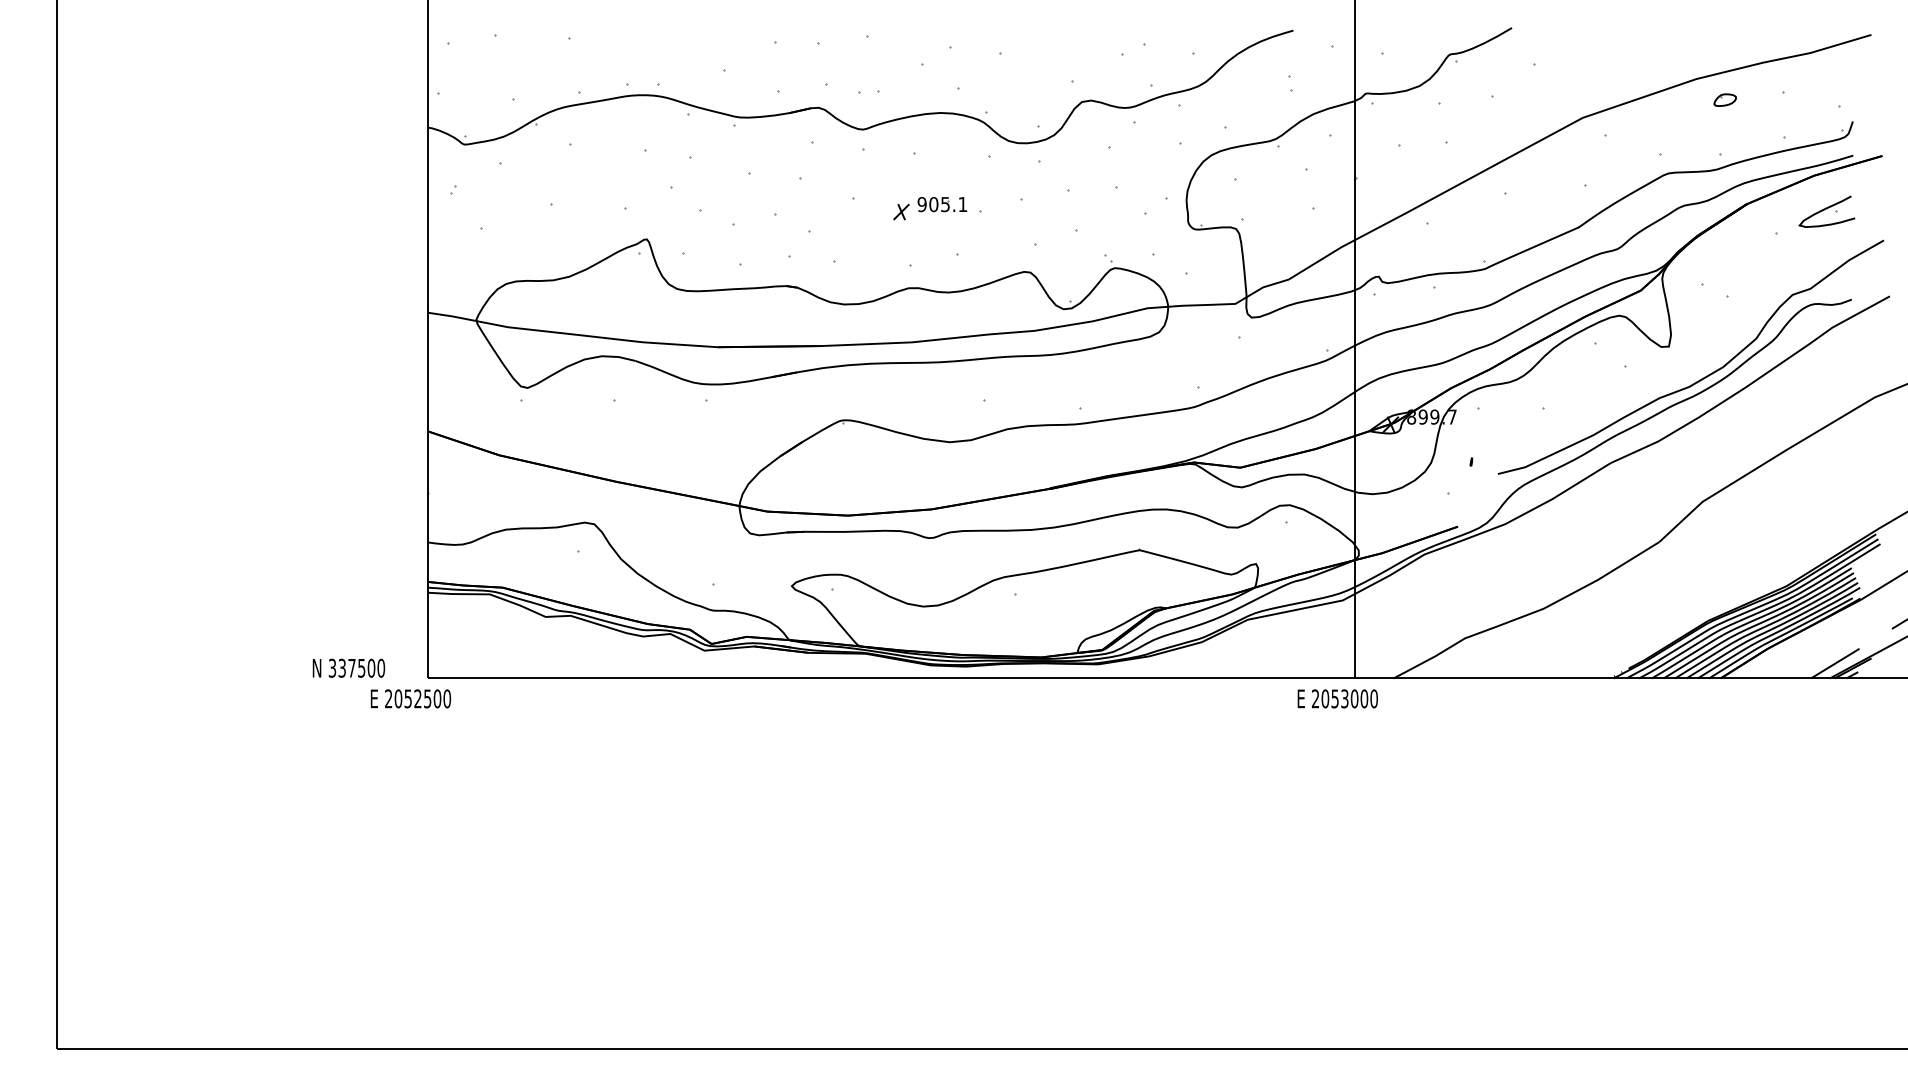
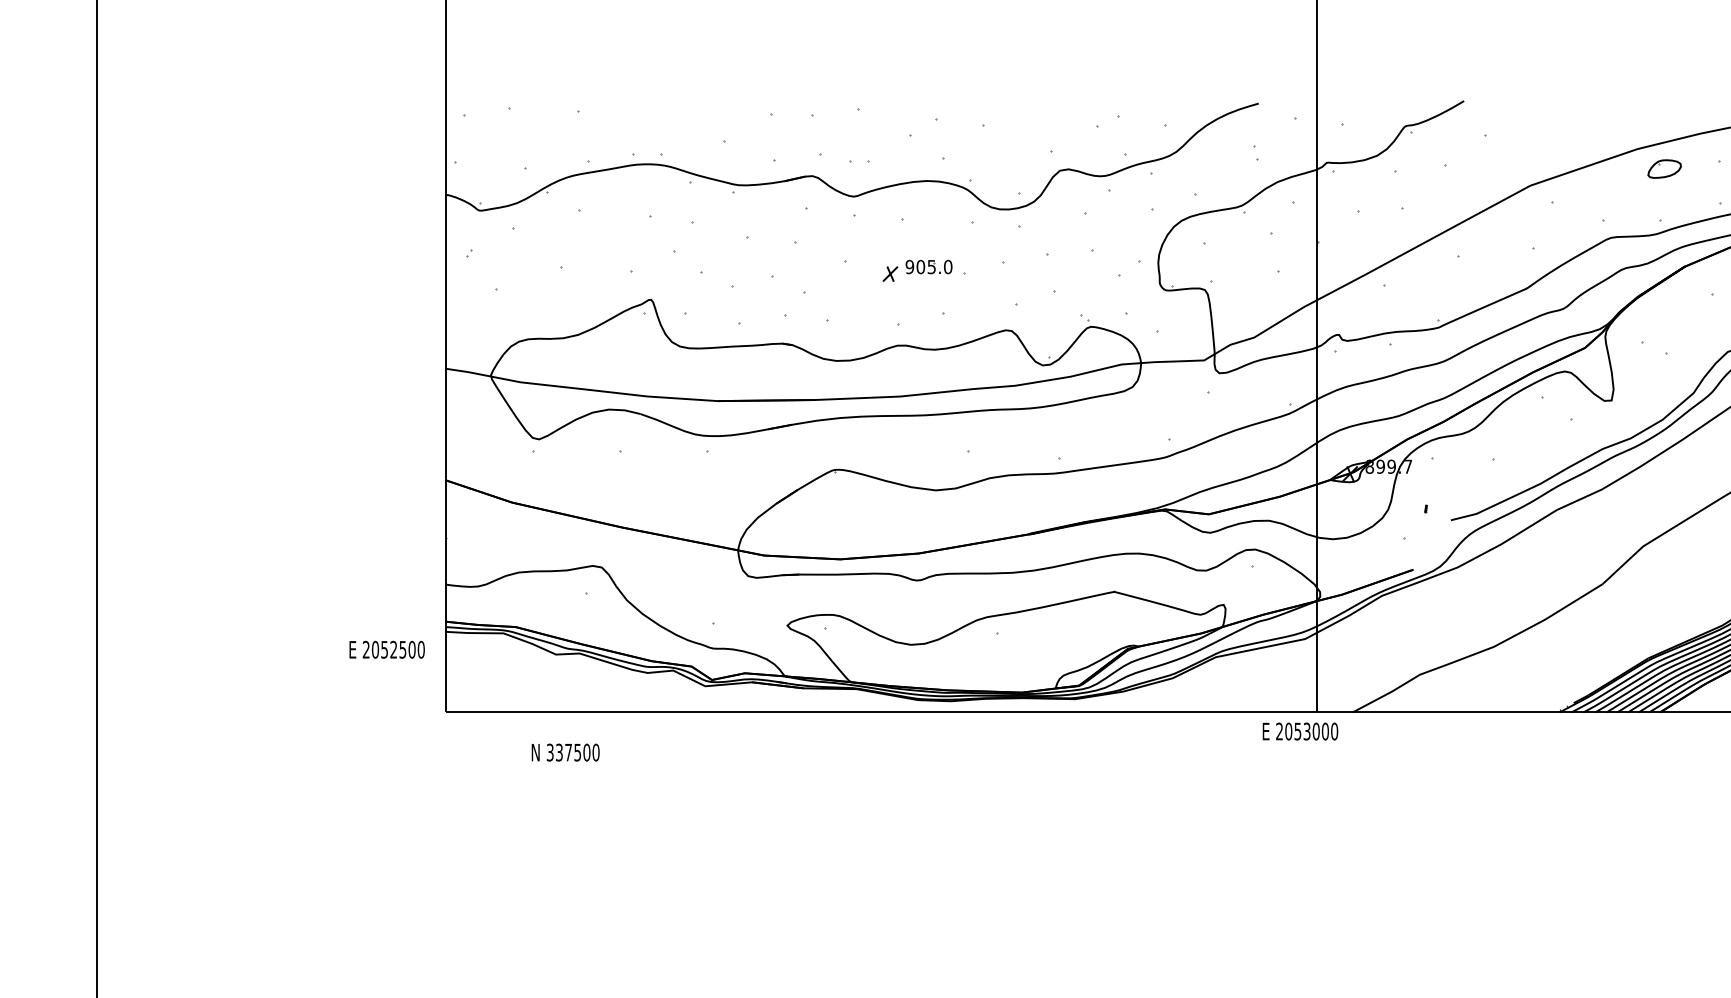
part: (1724, 99) -> (1663, 168), size x1.6
text: (962, 204) -> (947, 266), 905.1 -> 905.0
text: (348, 667) -> (565, 751), moved
text: (410, 698) -> (386, 649), moved

